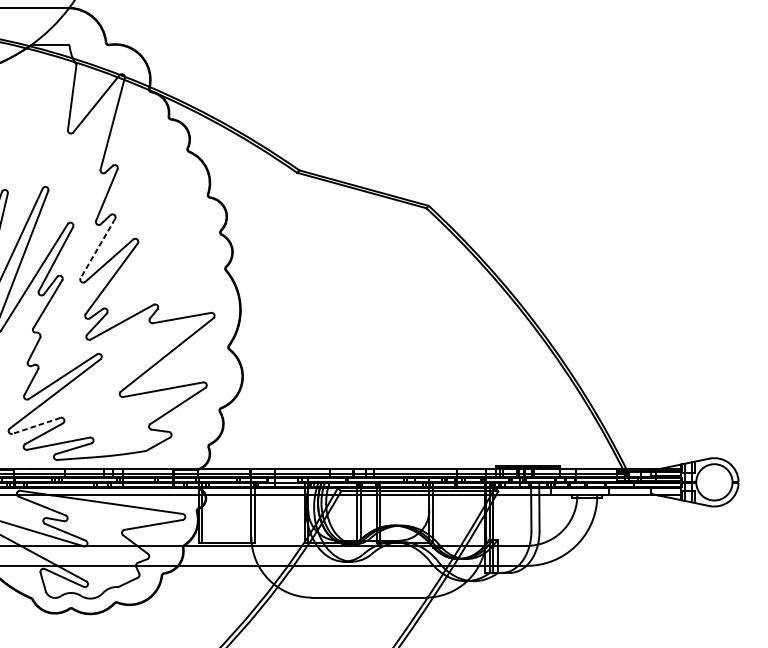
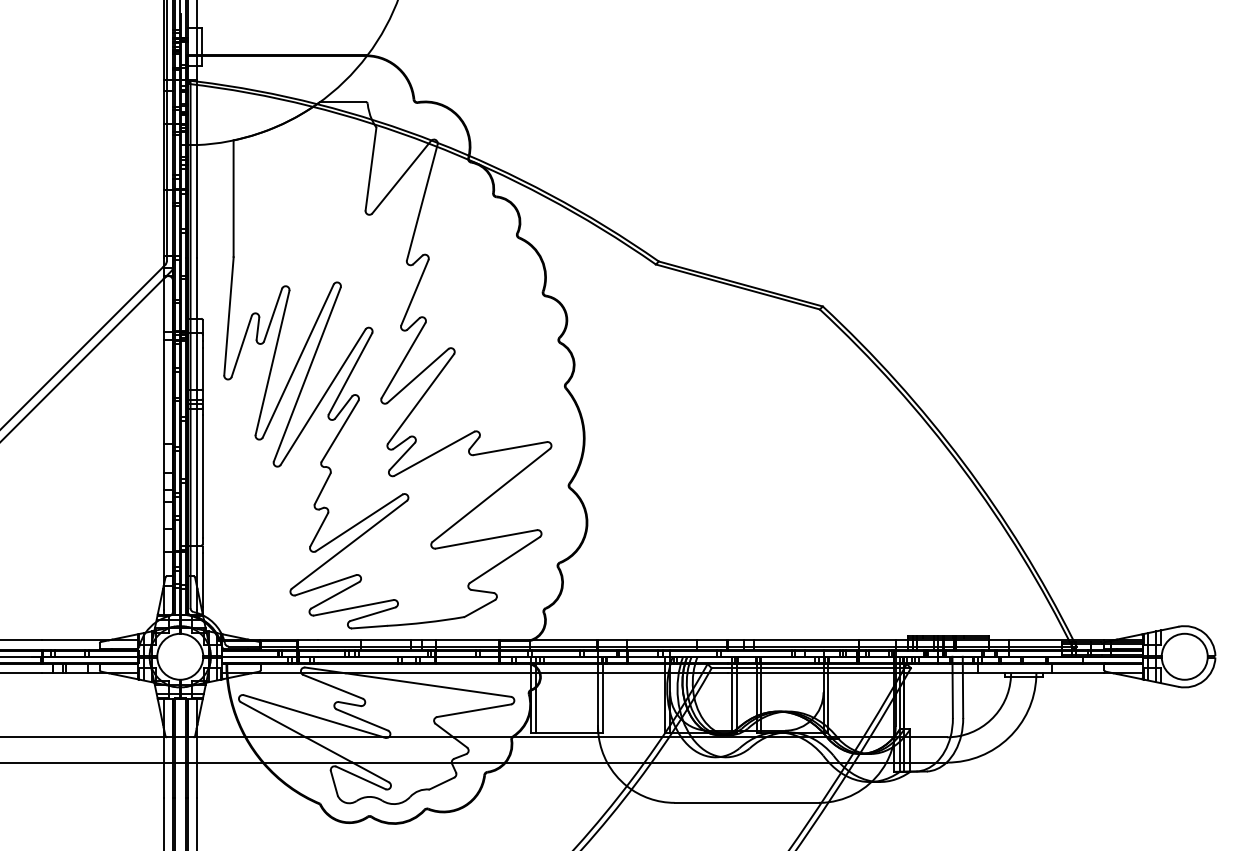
line: (97, 248) -> (403, 360), dashed -> solid
line: (36, 426) -> (325, 585), dashed -> solid

